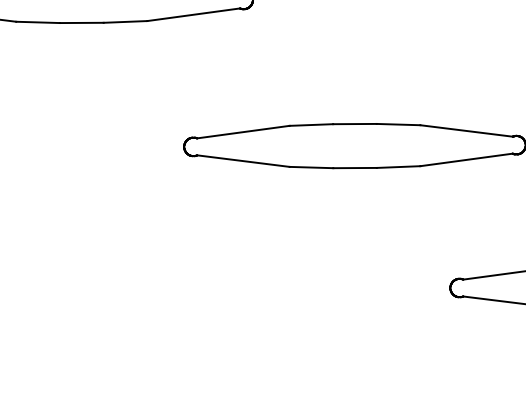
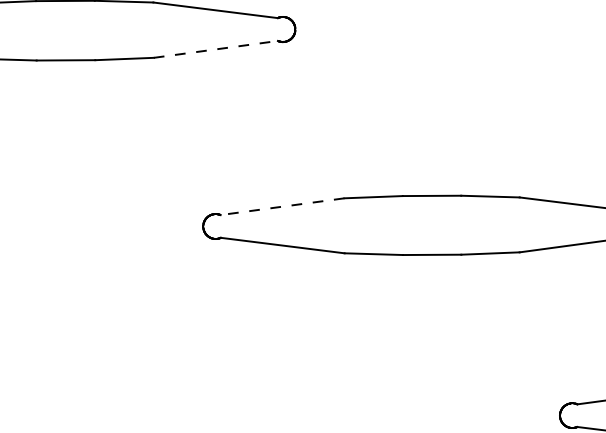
line: (193, 14) -> (215, 49), solid -> dashed
line: (243, 132) -> (282, 207), solid -> dashed

